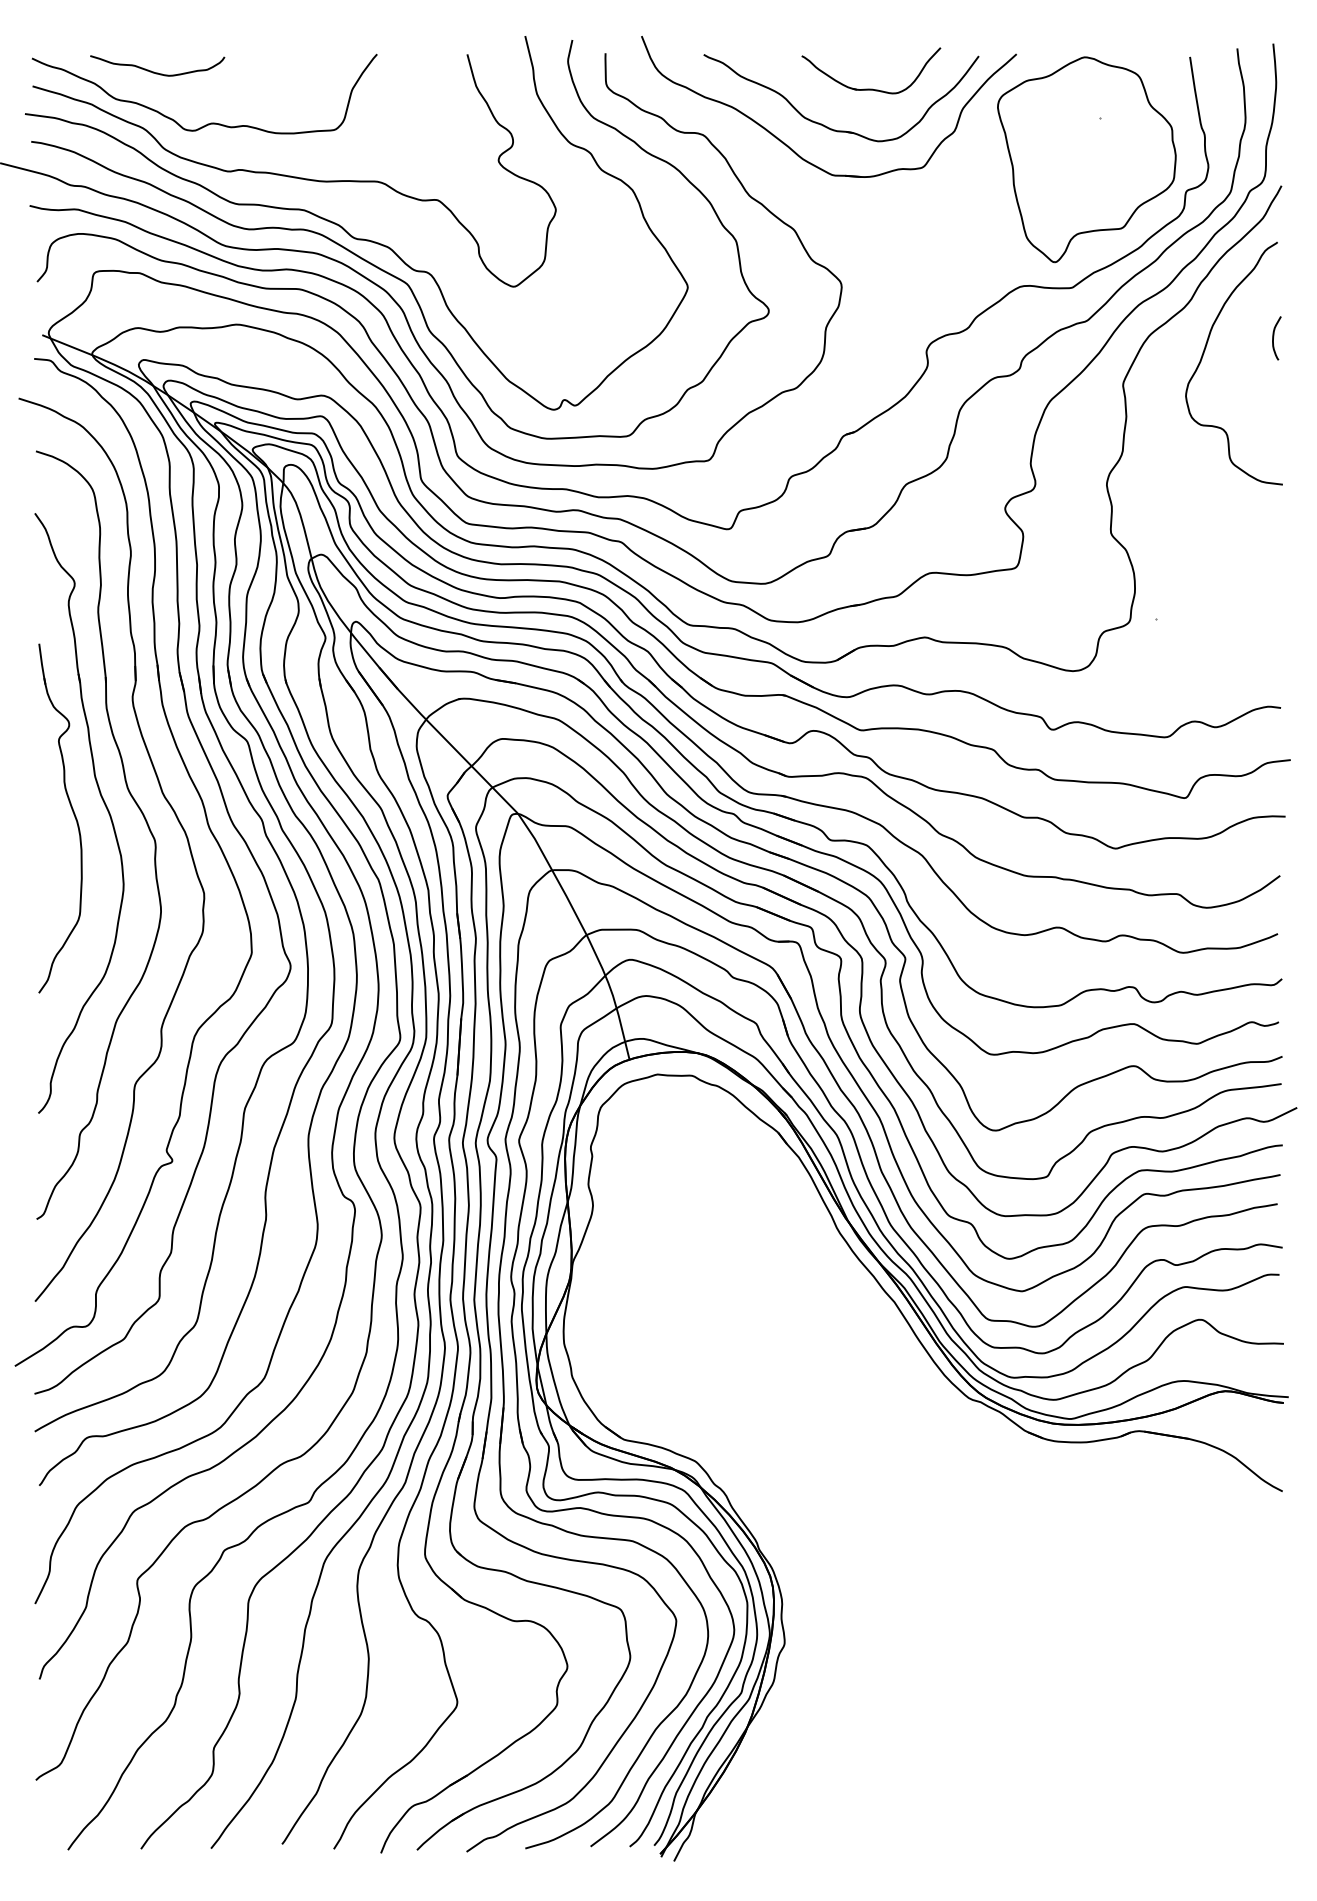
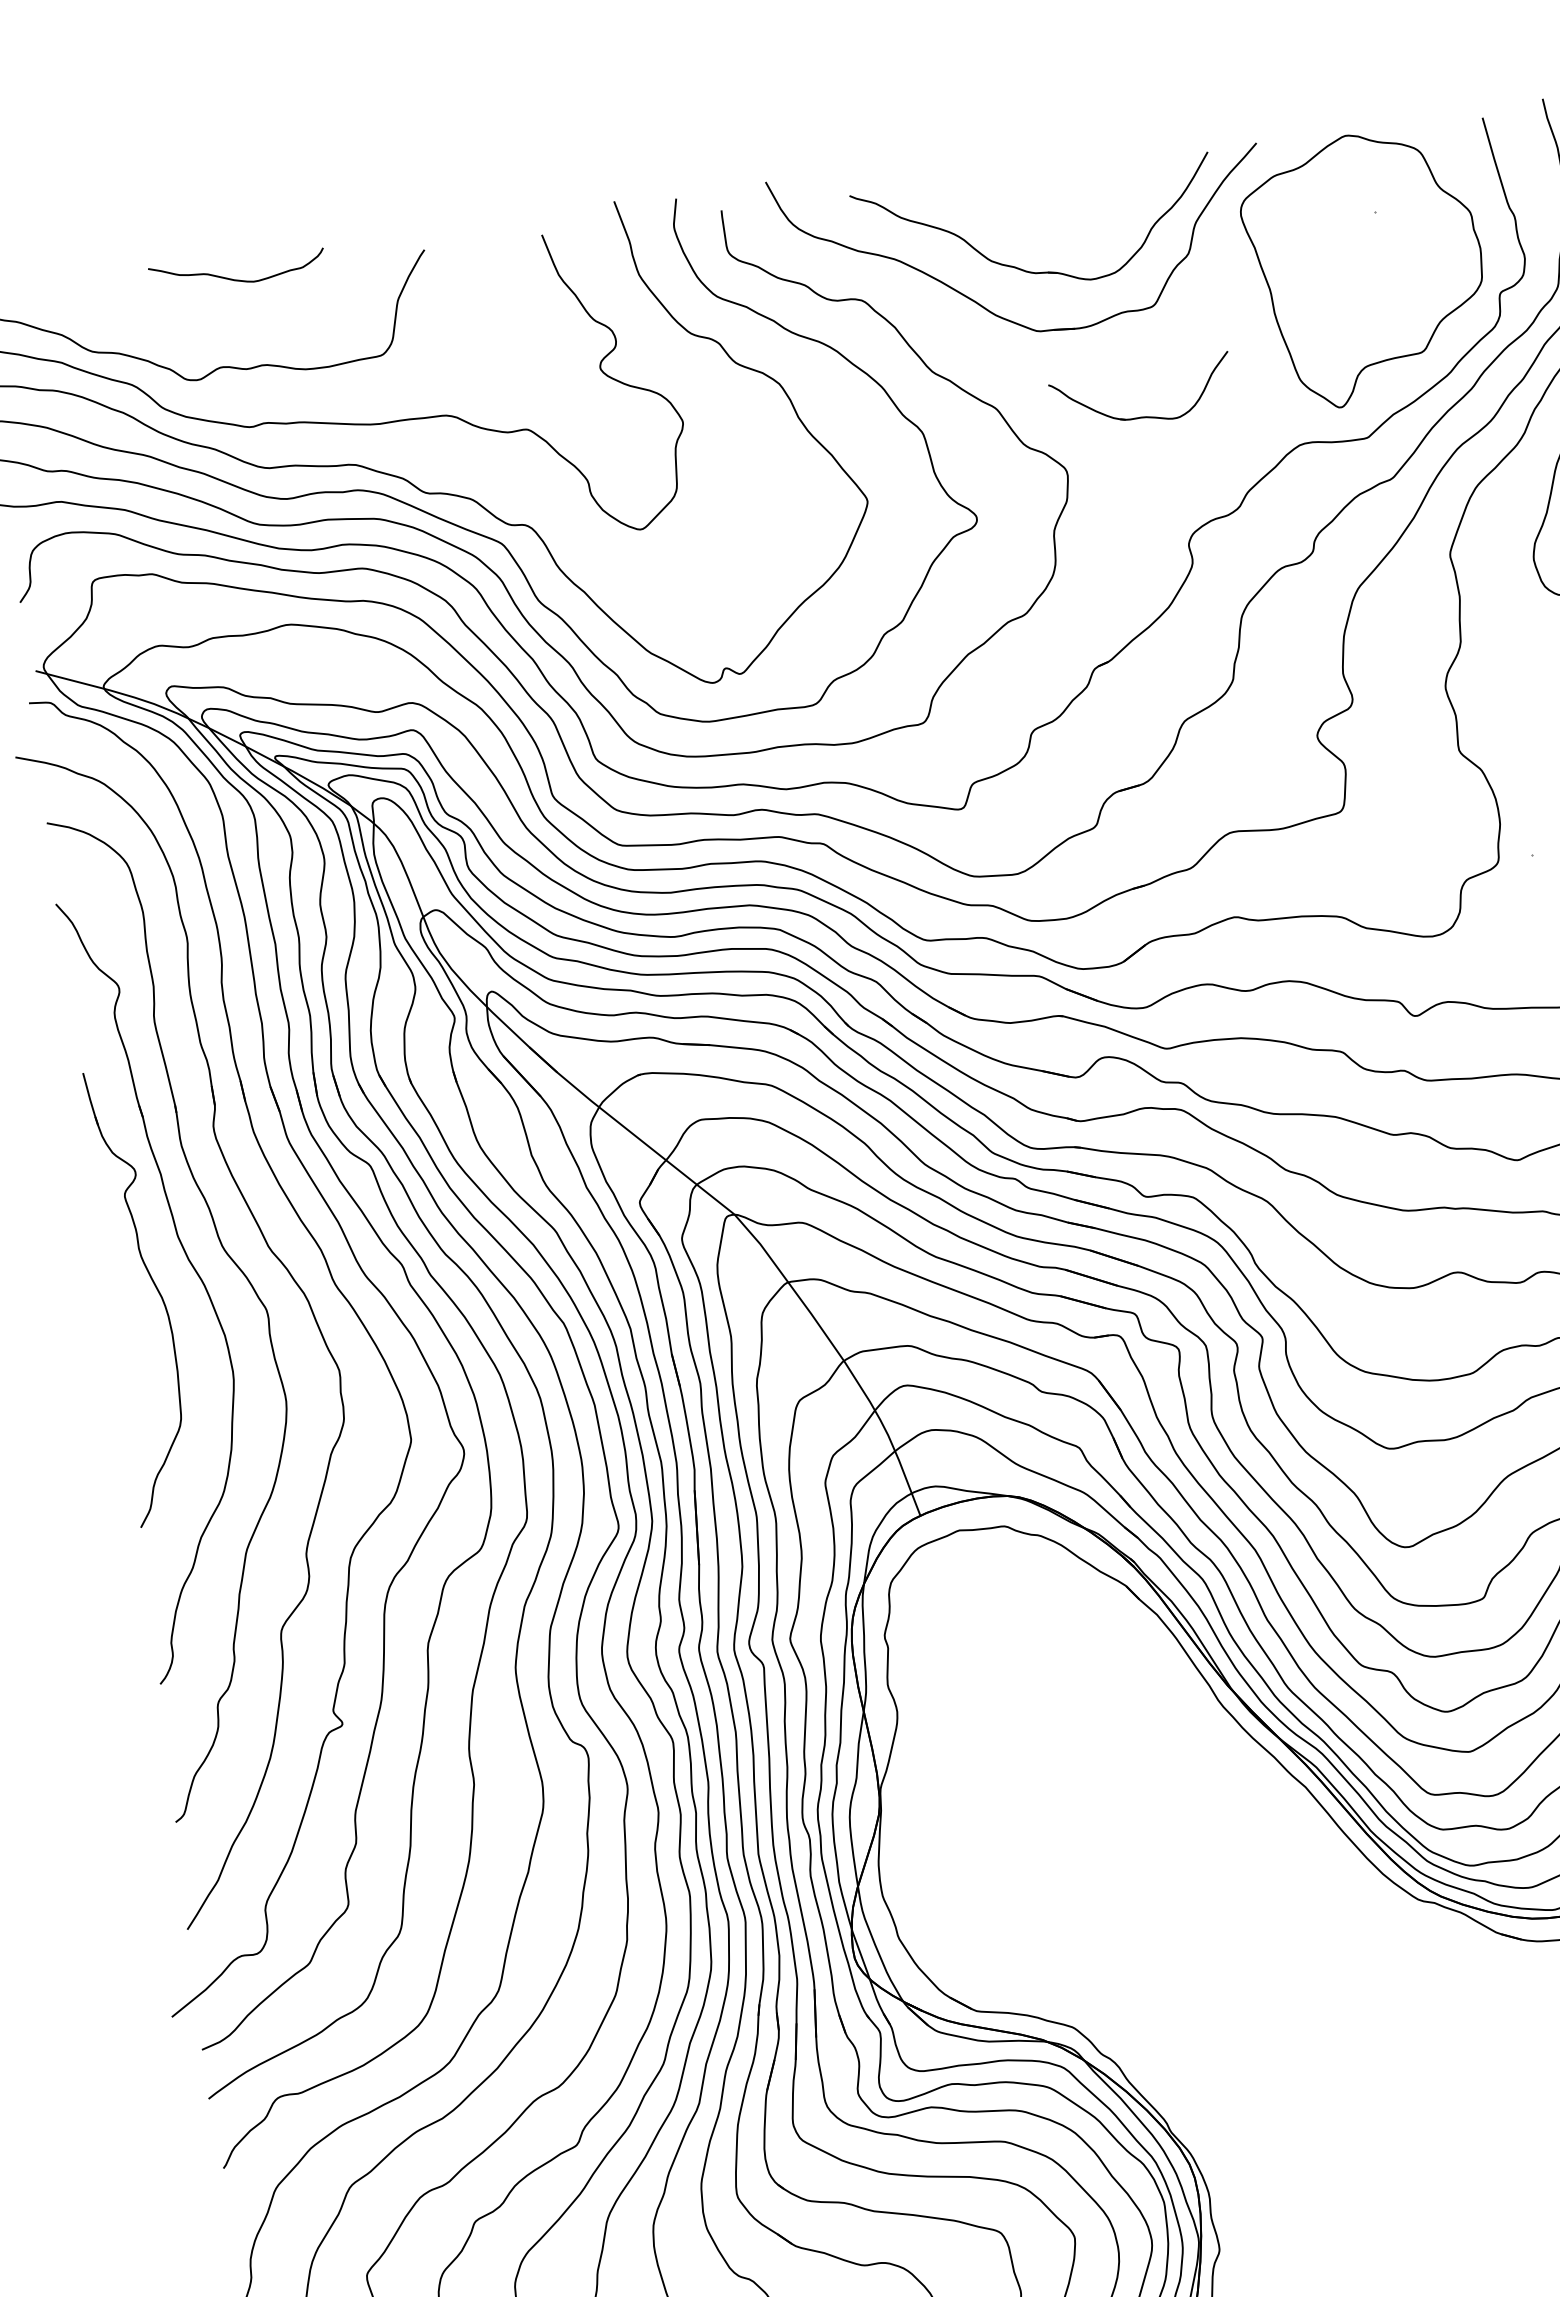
curve: (154, 71) -> (234, 278), moved
part: (871, 88) -> (1144, 415), moved

